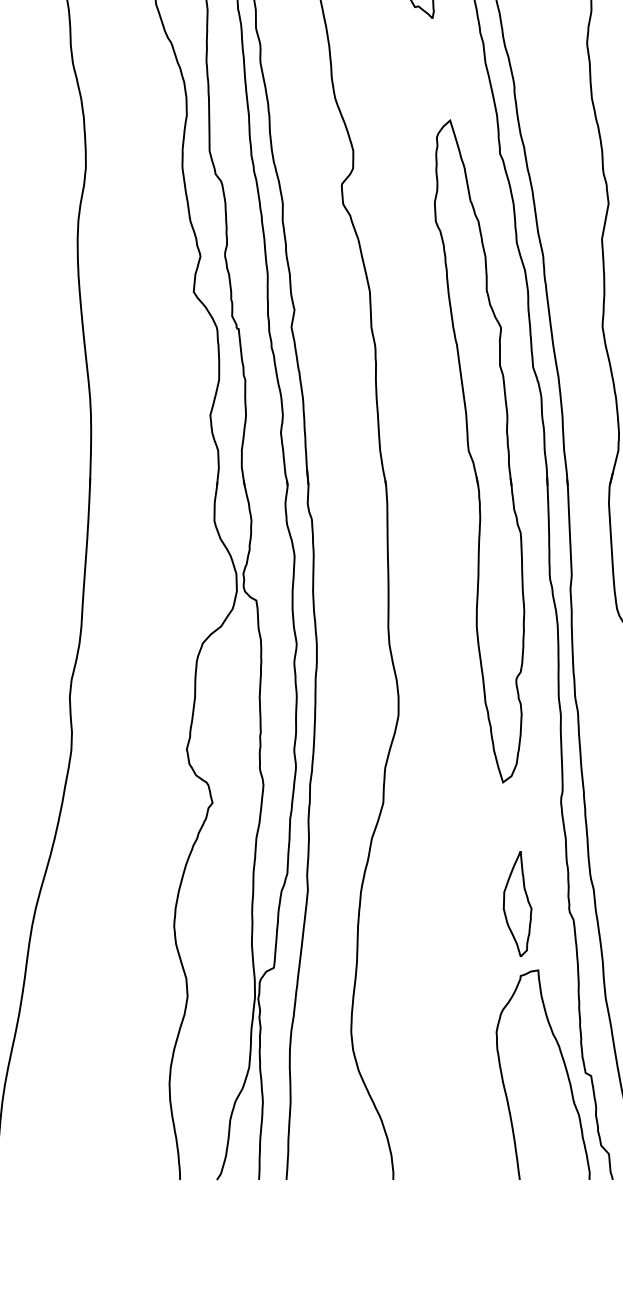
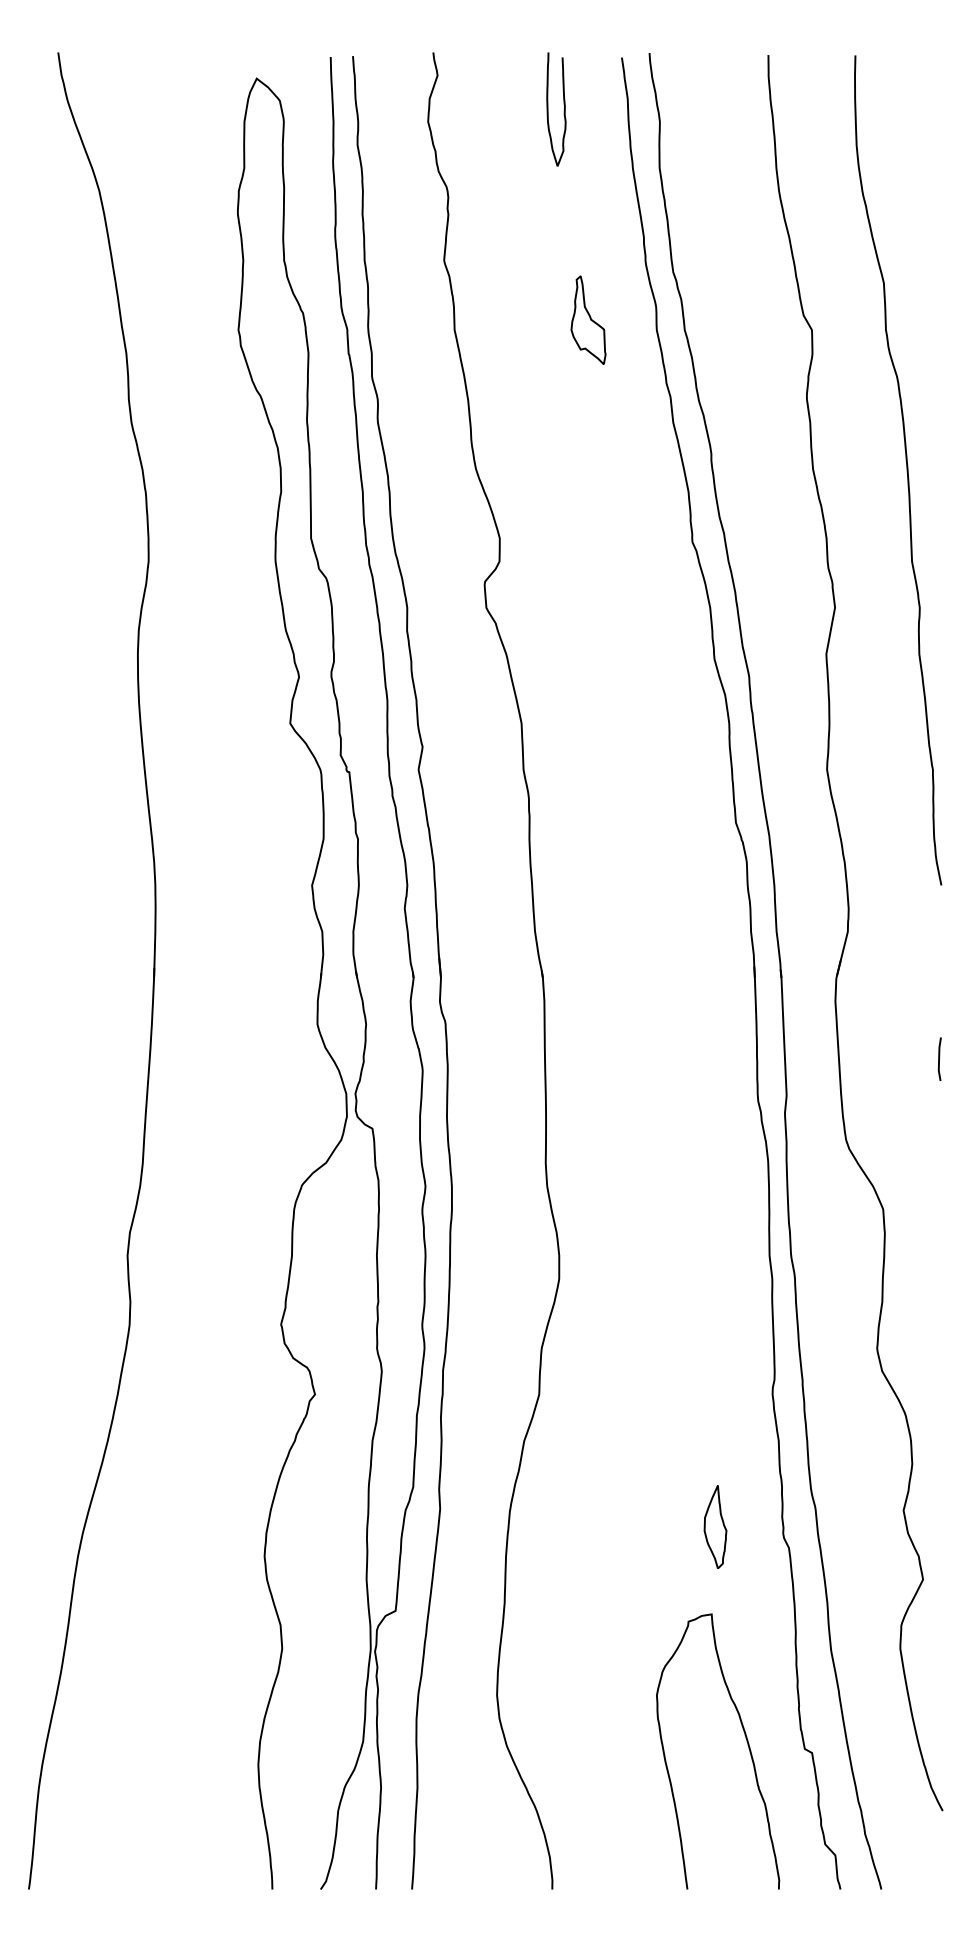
part: (479, 451) -> (665, 932), removed
part: (517, 903) -> (715, 1526), size x0.6
curve: (565, 1070) -> (747, 1745), moved

